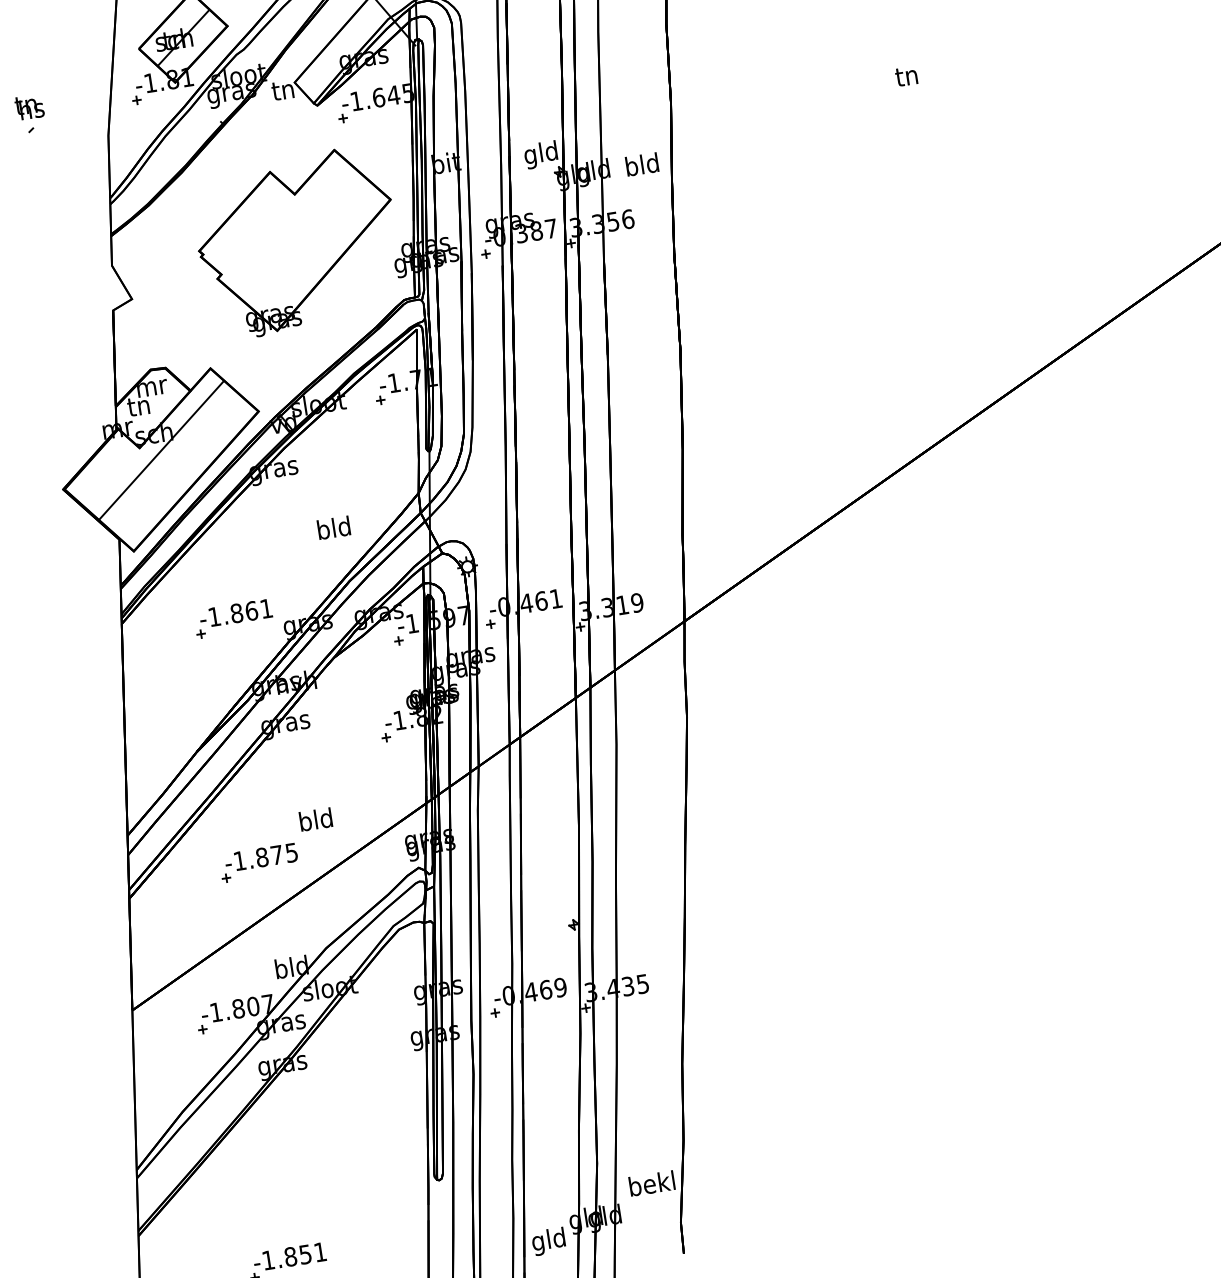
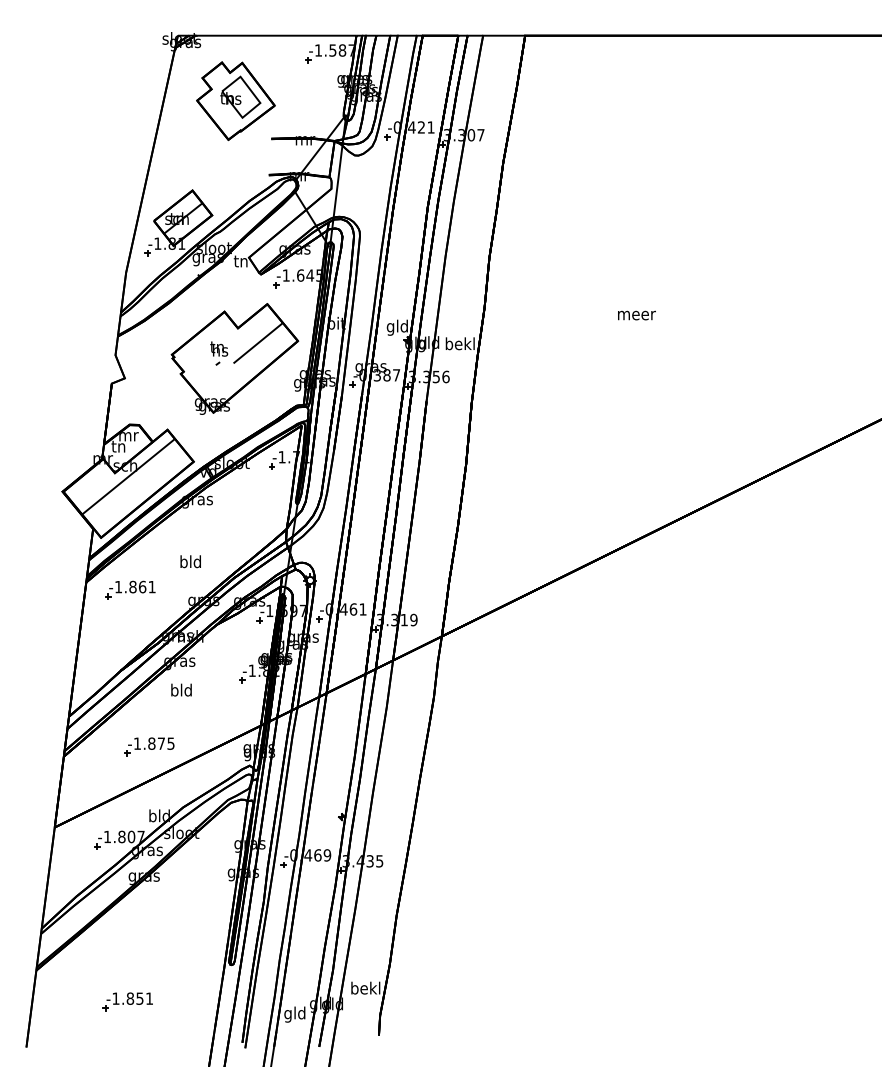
text: (907, 76) -> (636, 314), tn -> meer
part: (31, 114) -> (219, 353), moved
text: (640, 164) -> (459, 343), bld -> bekl
line: (329, 211) -> (258, 342), added
text: (333, 527) -> (190, 561), moved
part: (233, 617) -> (130, 589), moved
text: (315, 818) -> (181, 689), moved

